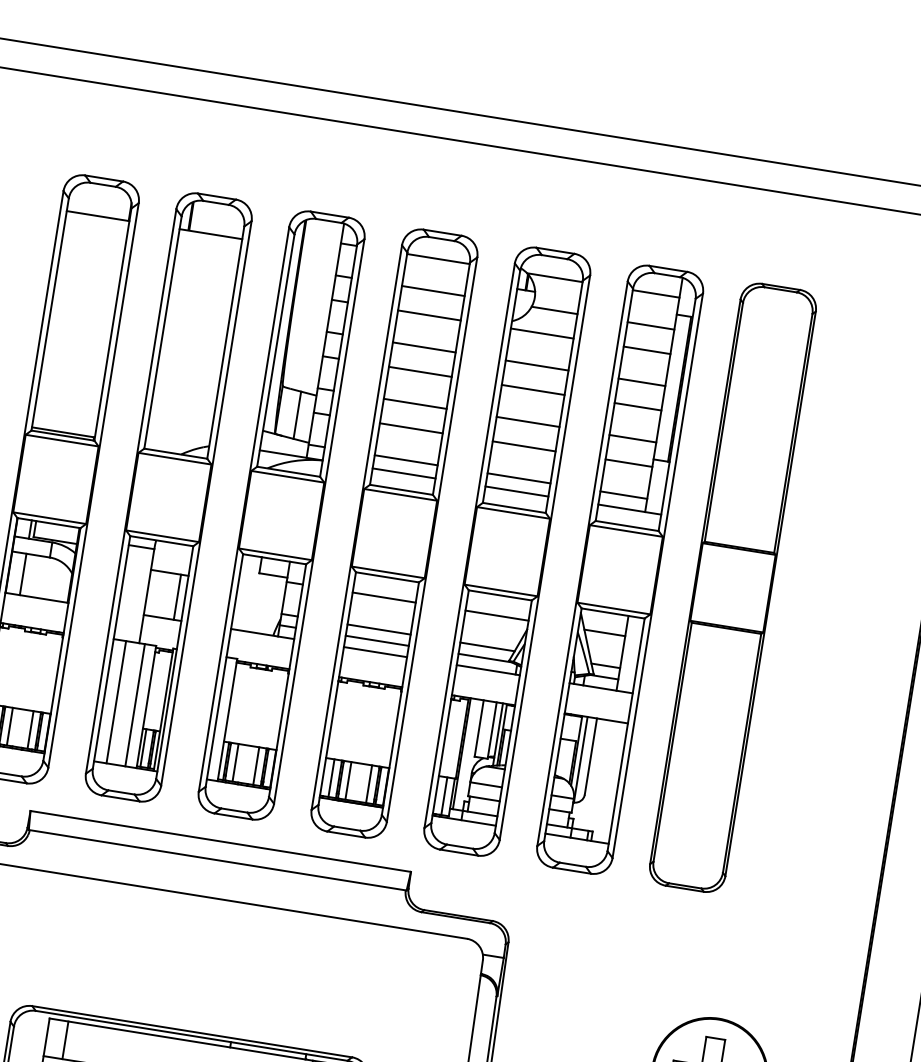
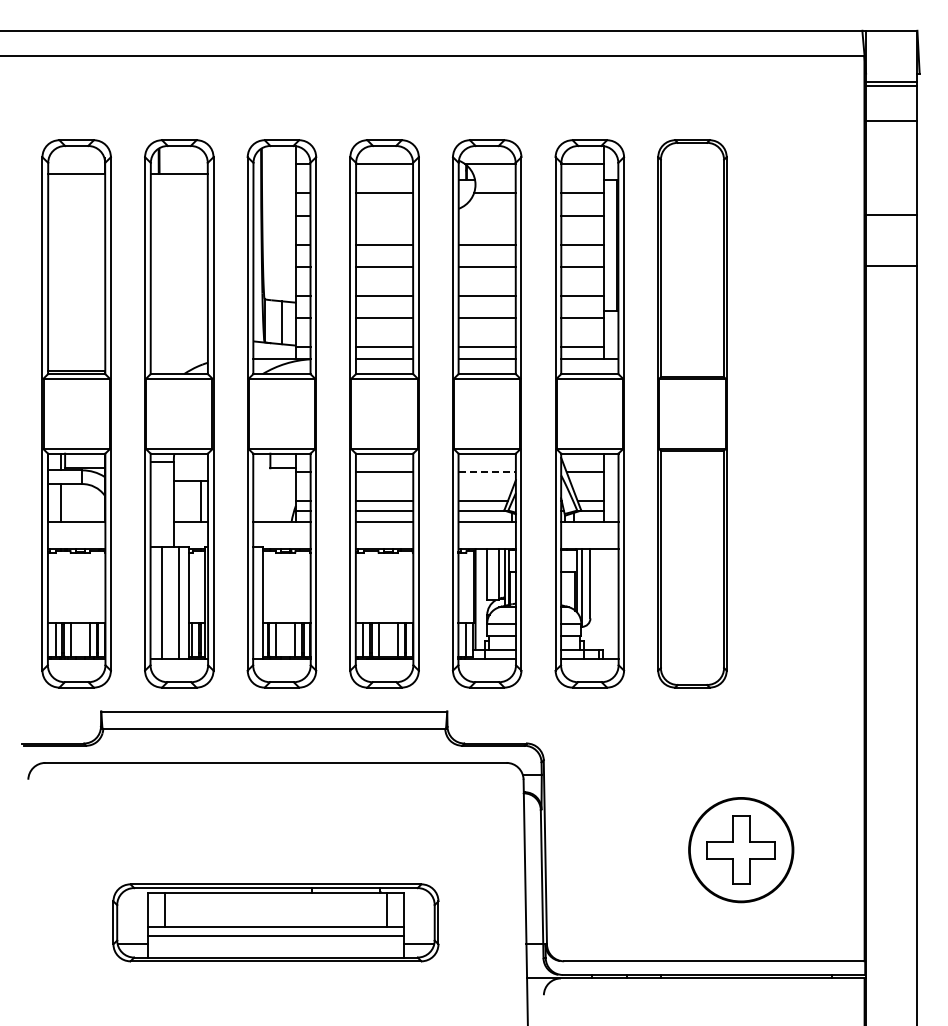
line: (429, 315) -> (384, 215), removed
line: (541, 333) -> (486, 215), removed
line: (497, 616) -> (487, 472), solid -> dashed

